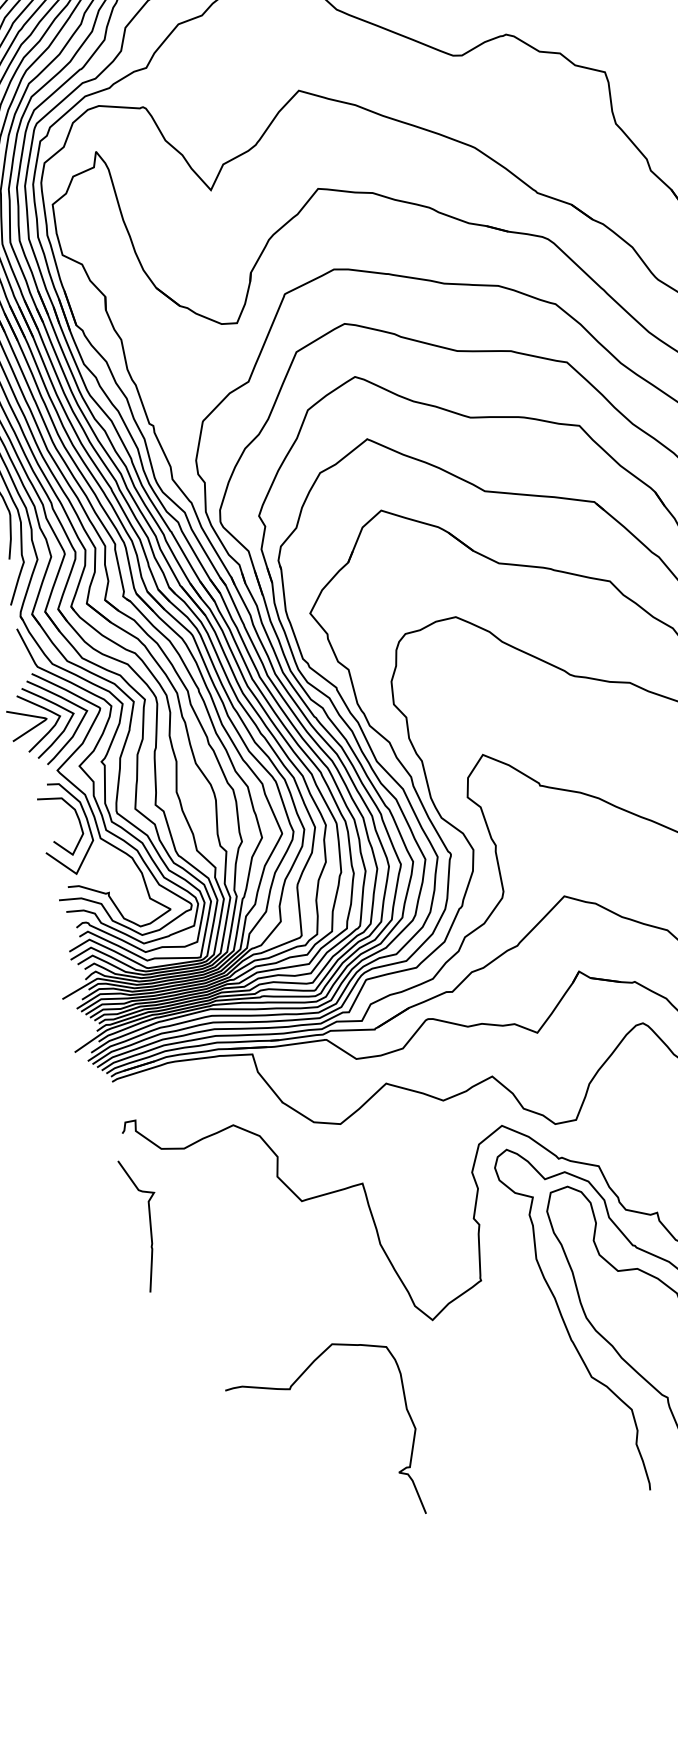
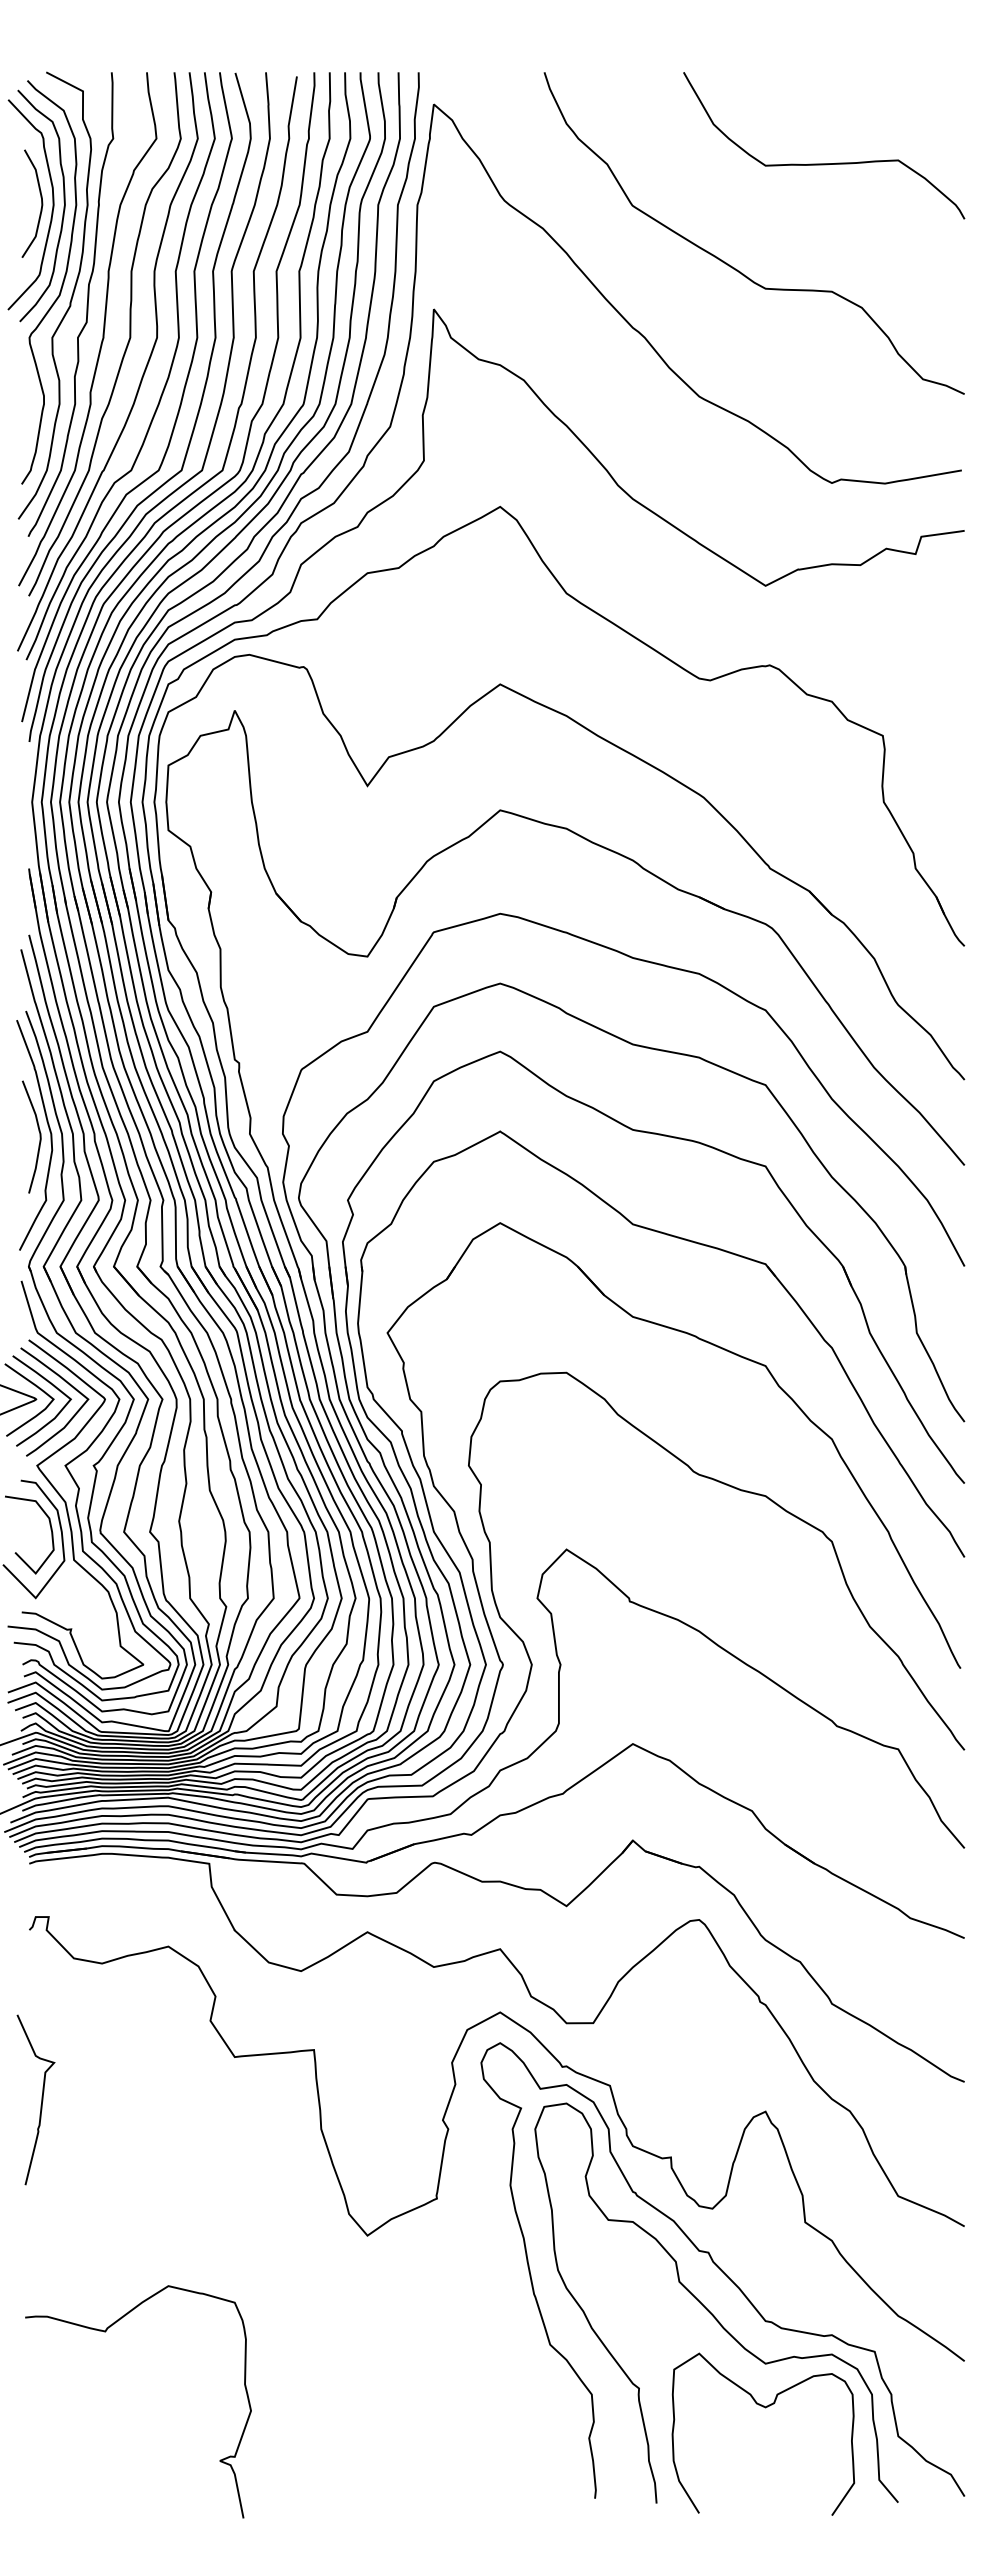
curve: (149, 1223) -> (41, 2099), moved
curve: (290, 1390) -> (105, 2332), moved

